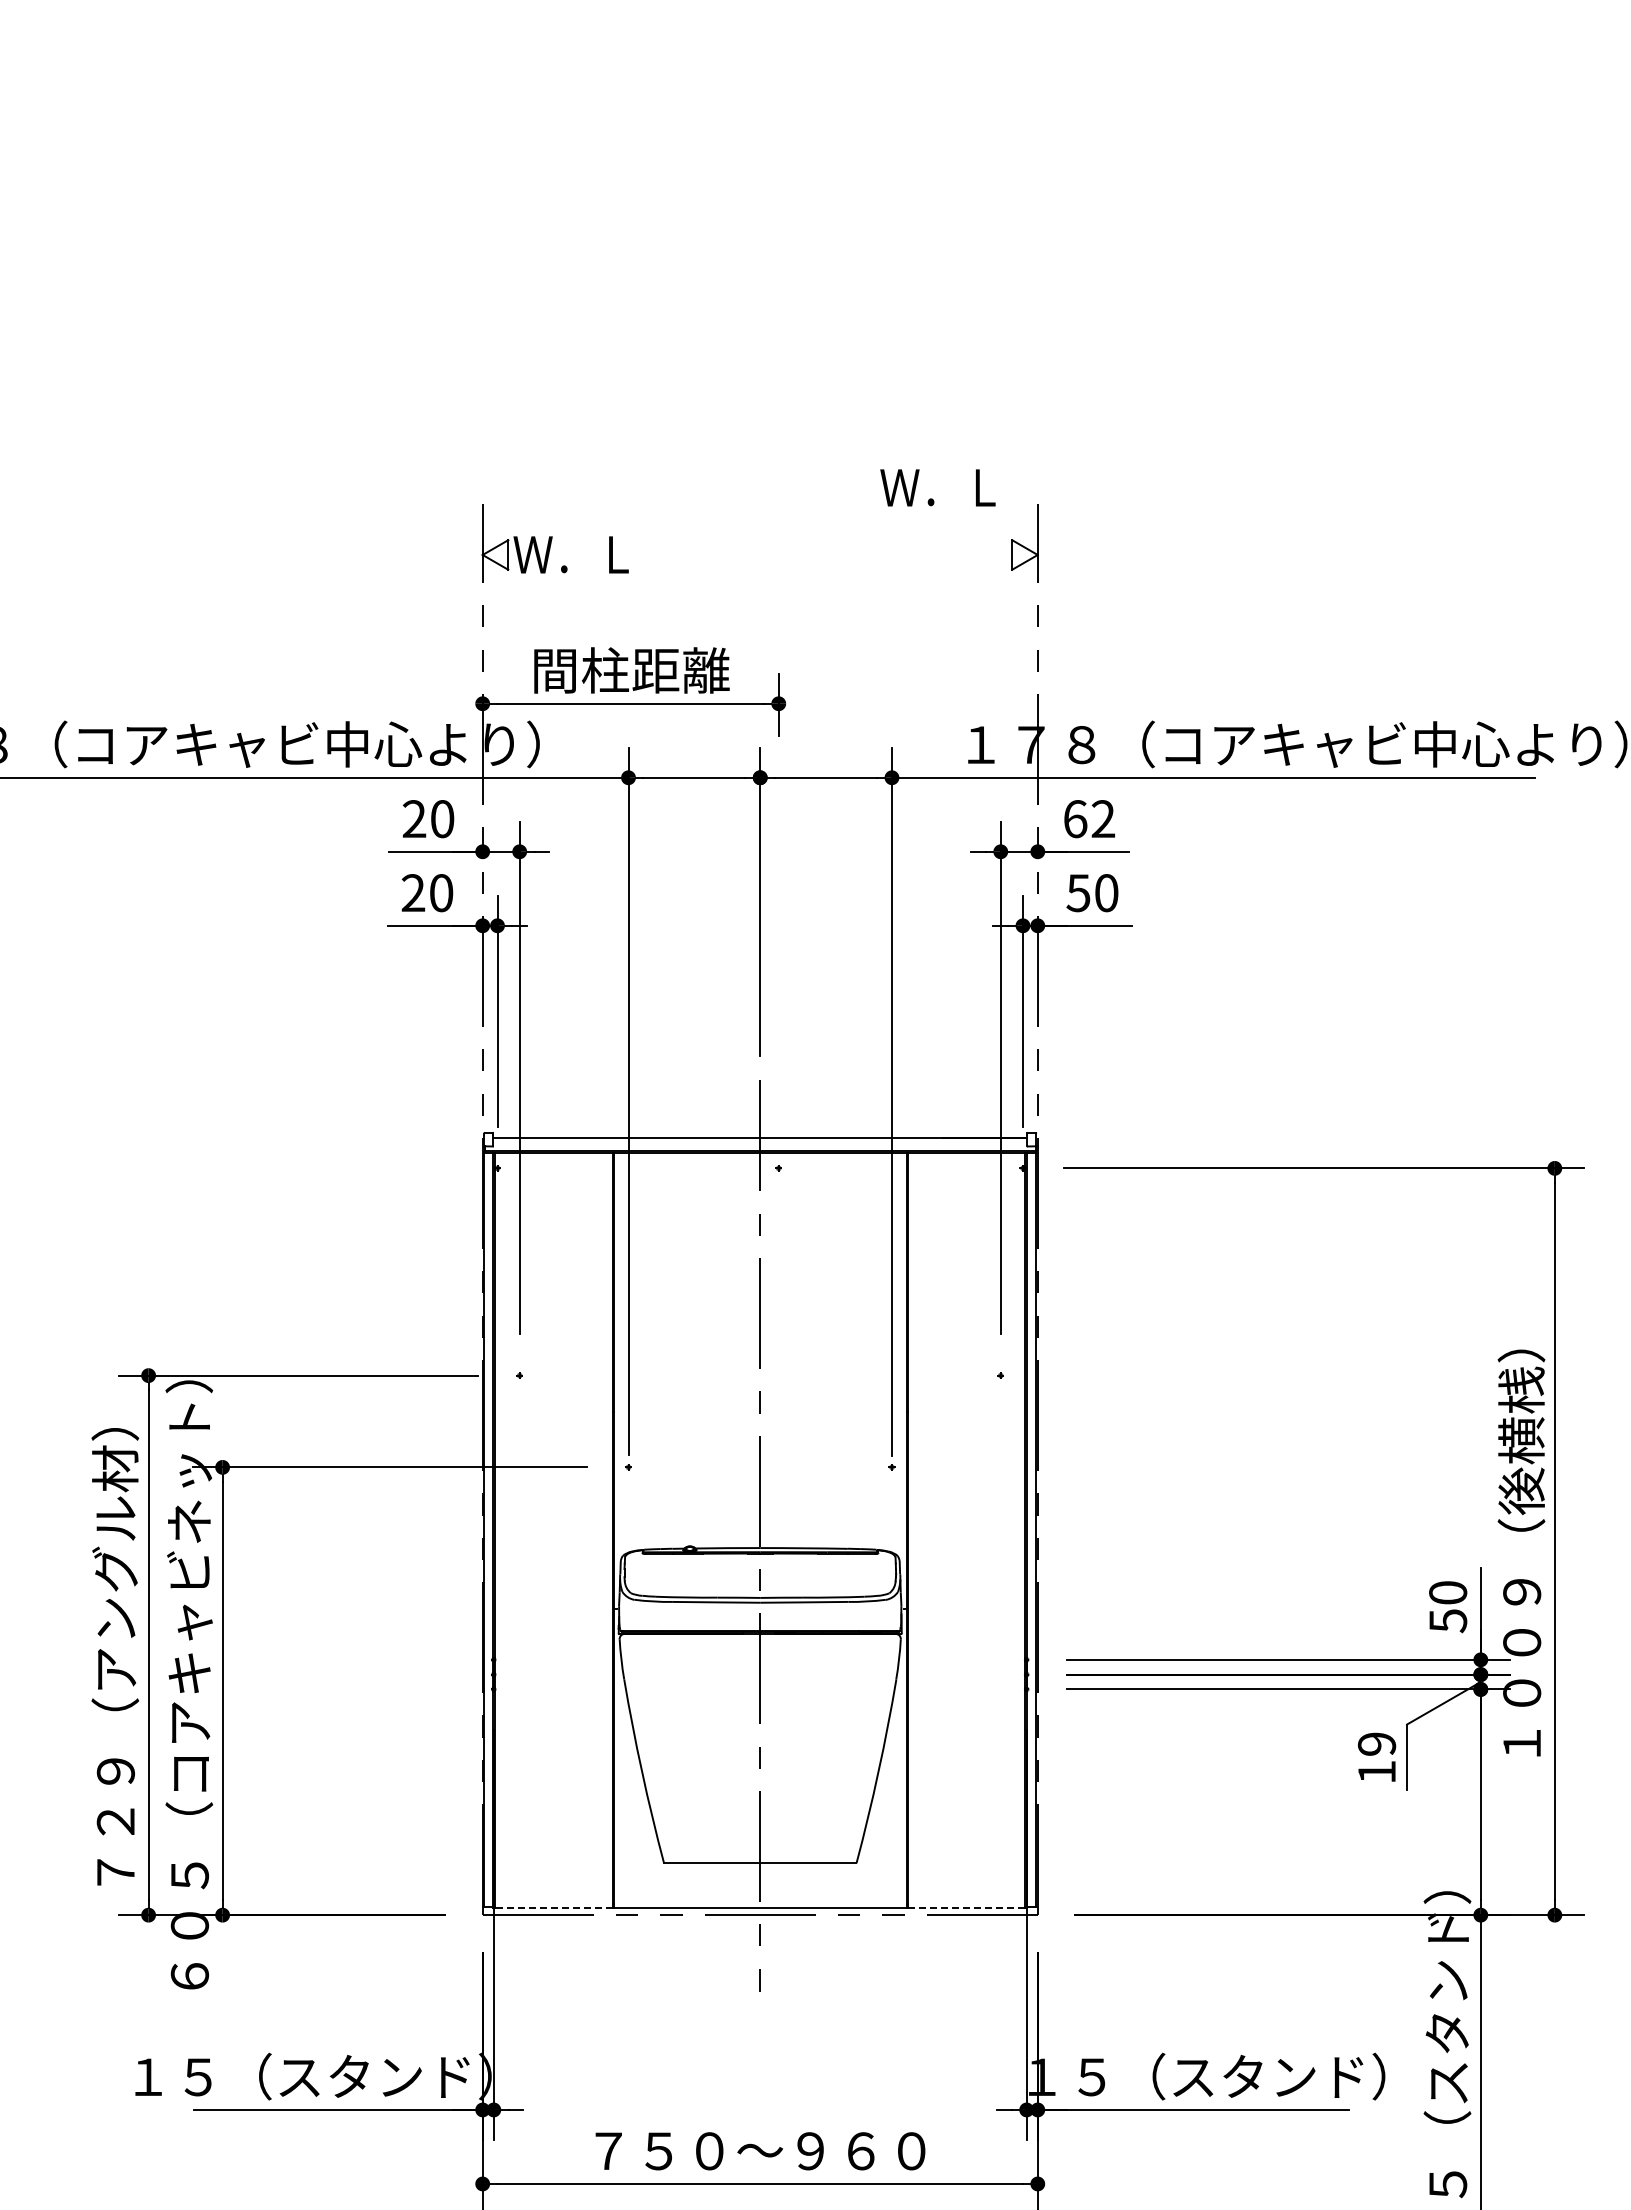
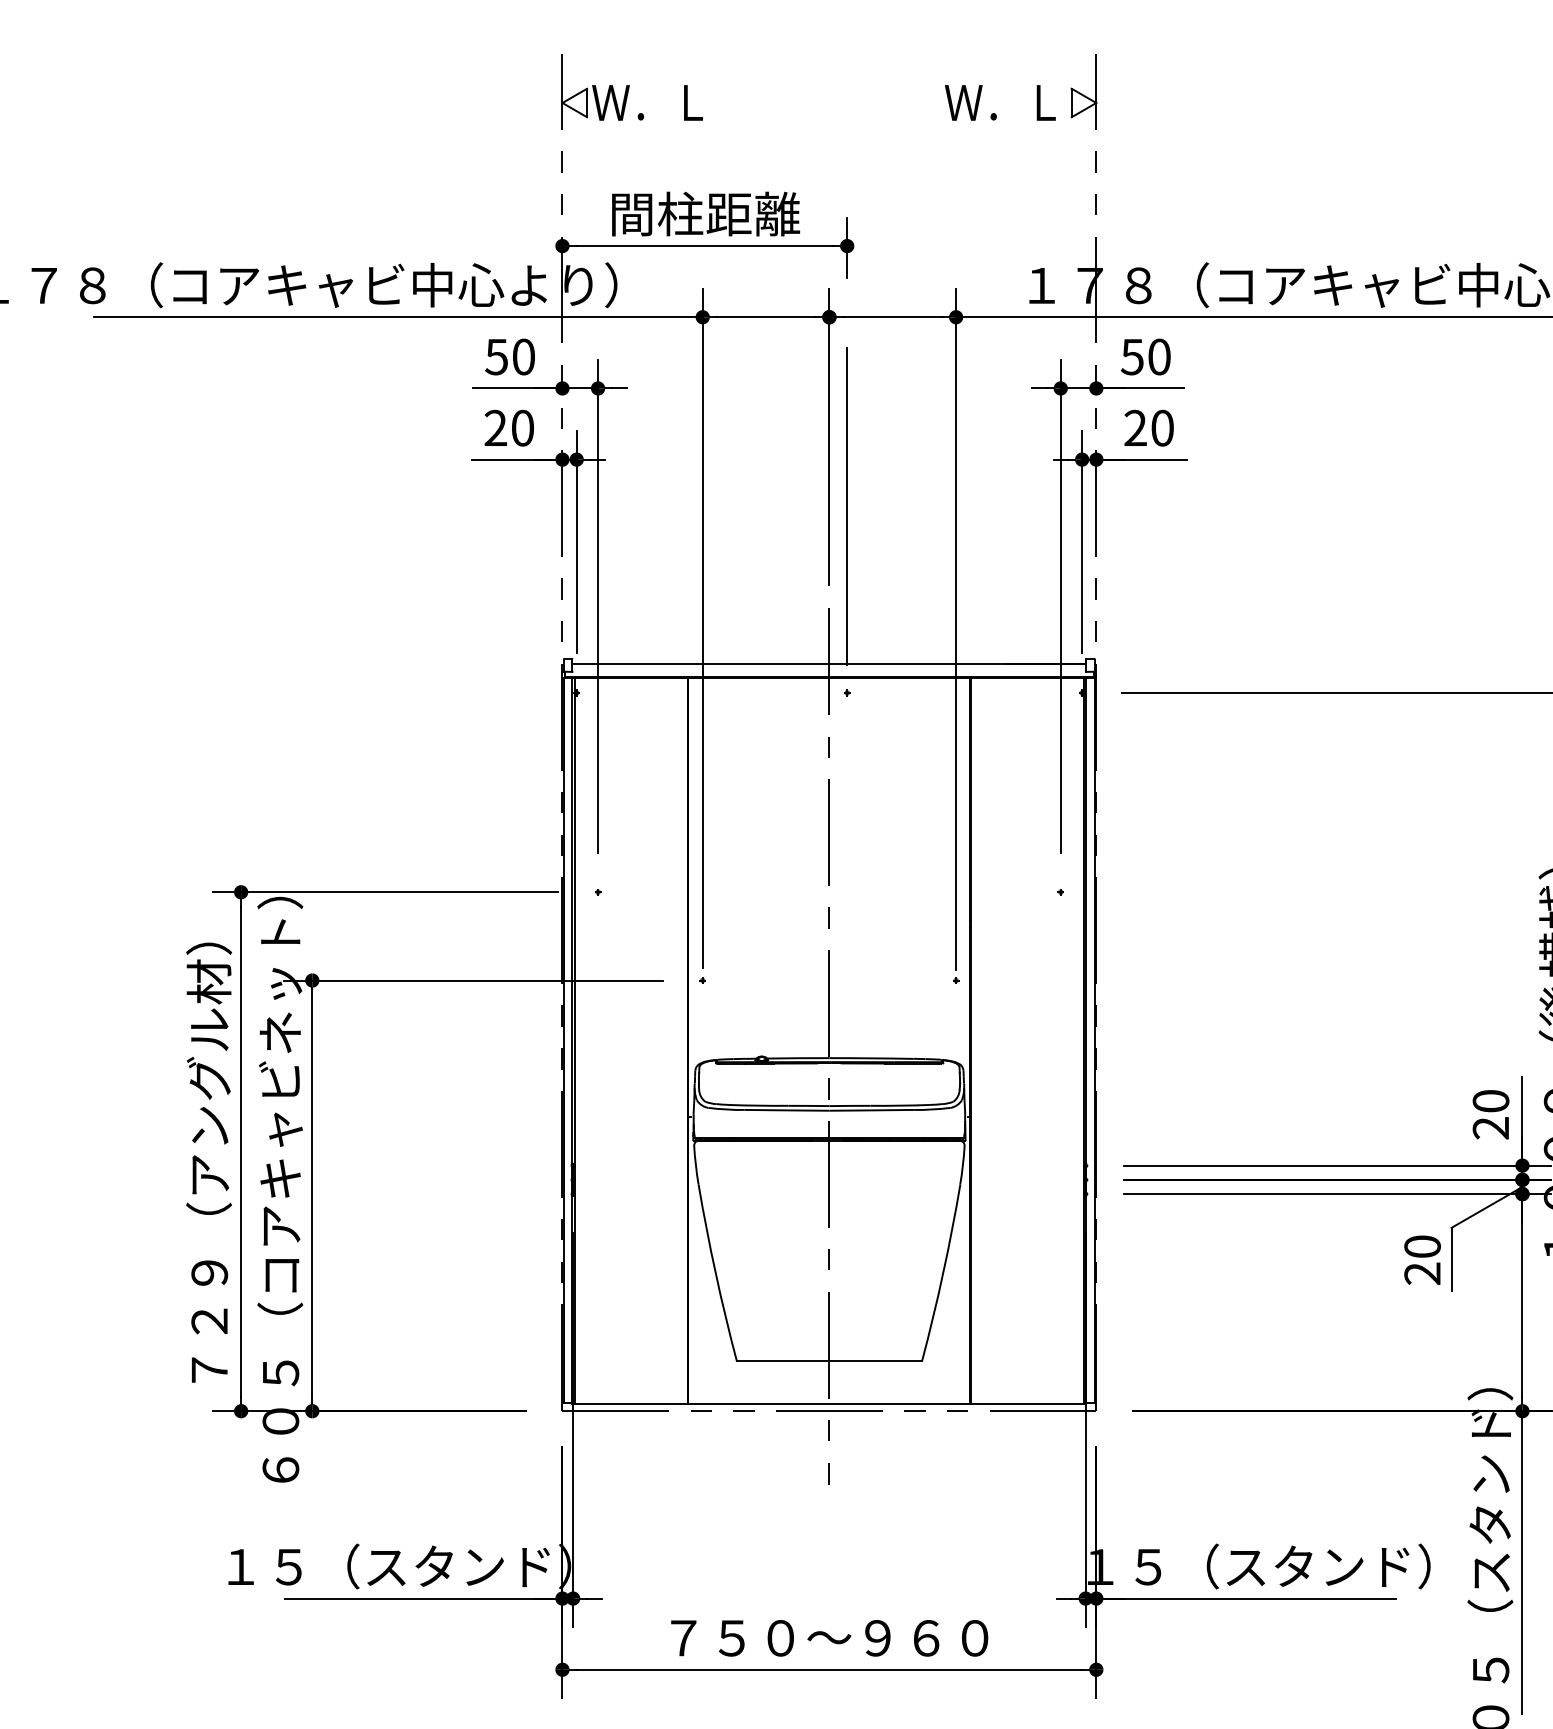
text: (937, 487) -> (999, 102), moved
text: (414, 819) -> (496, 357), 20 -> 50
text: (1089, 819) -> (1146, 357), 62 -> 50
text: (1078, 893) -> (1135, 428), 50 -> 20
line: (778, 974) -> (846, 506), added
text: (1448, 1621) -> (1491, 1128), 50 -> 20
text: (1376, 1757) -> (1422, 1259), 19 -> 20
line: (554, 1907) -> (631, 1403), dashed -> solid
line: (966, 1907) -> (1027, 1403), dashed -> solid

